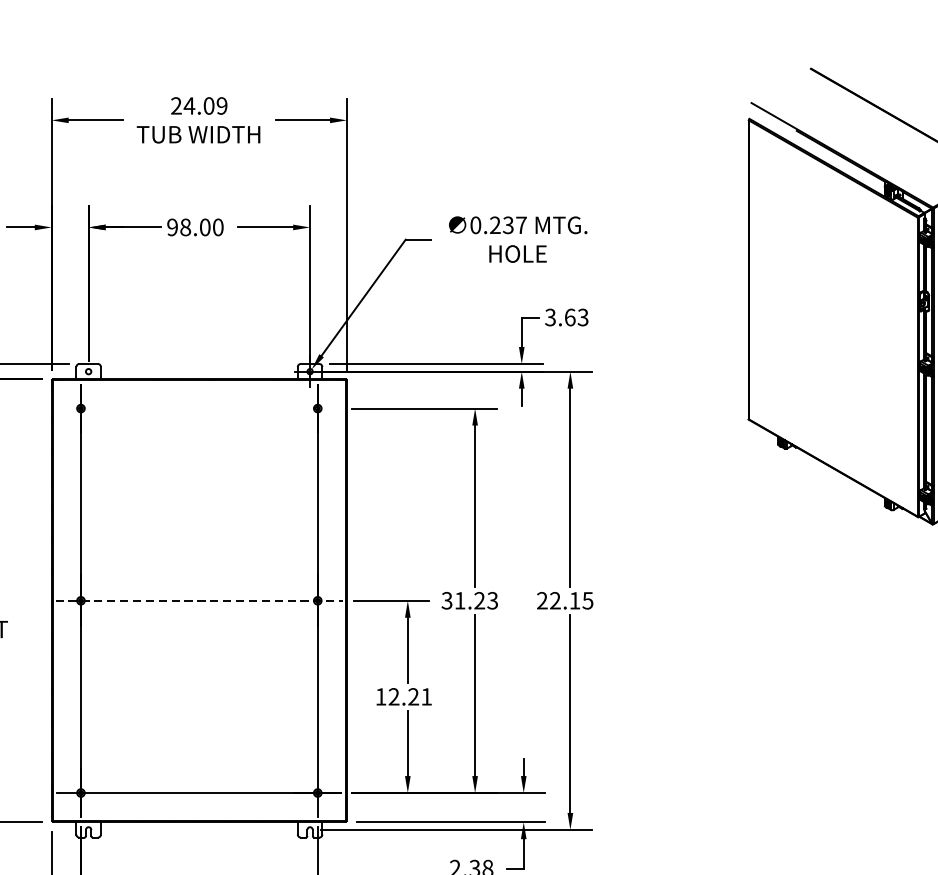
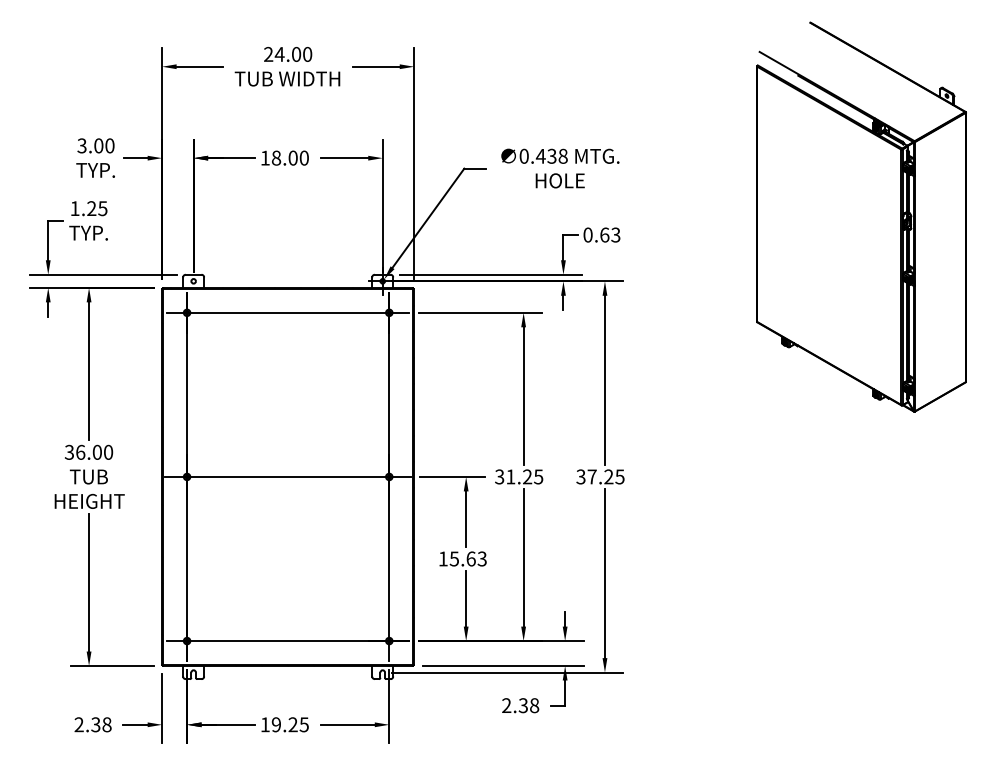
text: (221, 106) -> (307, 54), 24.09 -> 24.00
text: (507, 224) -> (551, 155), 0.237 -> 0.438
text: (171, 226) -> (264, 157), 98.00 -> 18.00
text: (549, 316) -> (587, 234), 3.63 -> 0.63
line: (198, 408) -> (287, 312), added
line: (199, 600) -> (288, 476), dashed -> solid
text: (492, 600) -> (538, 476), 31.23 -> 31.25
text: (558, 600) -> (594, 476), 22.15 -> 37.25
text: (409, 696) -> (467, 558), 12.21 -> 15.63

